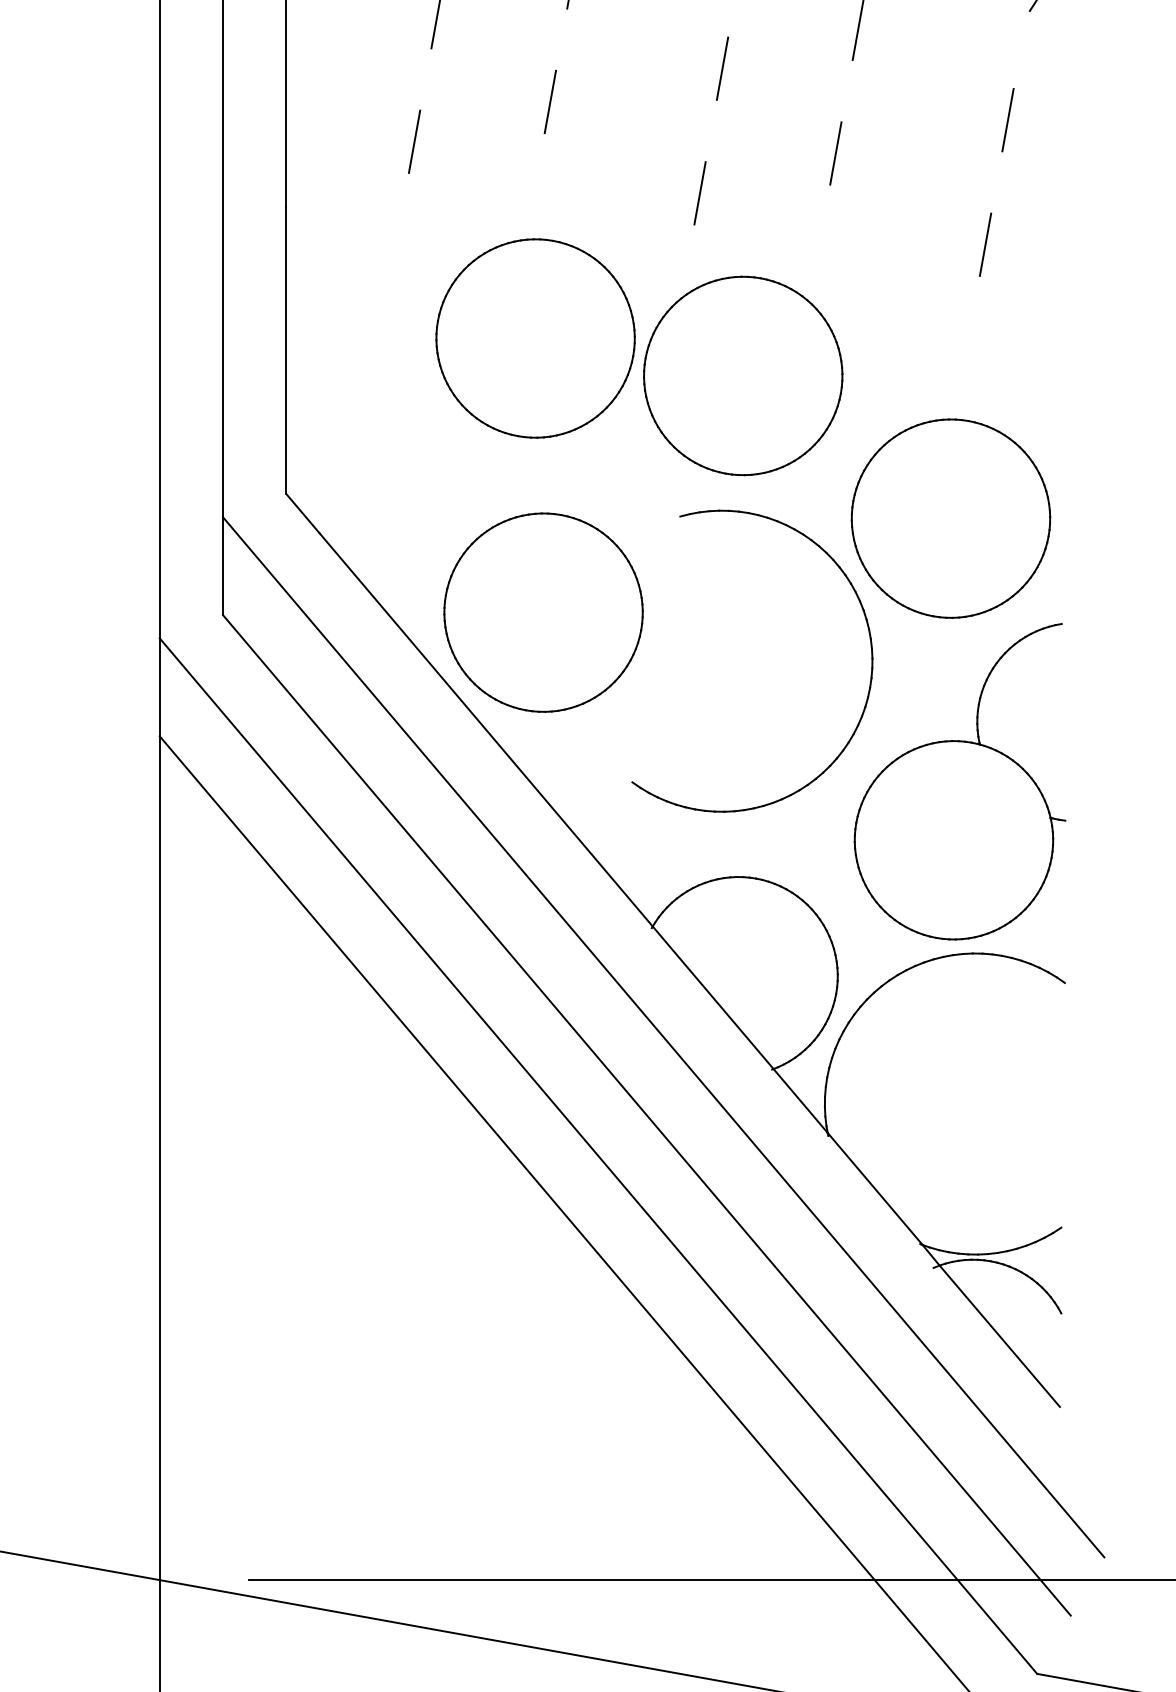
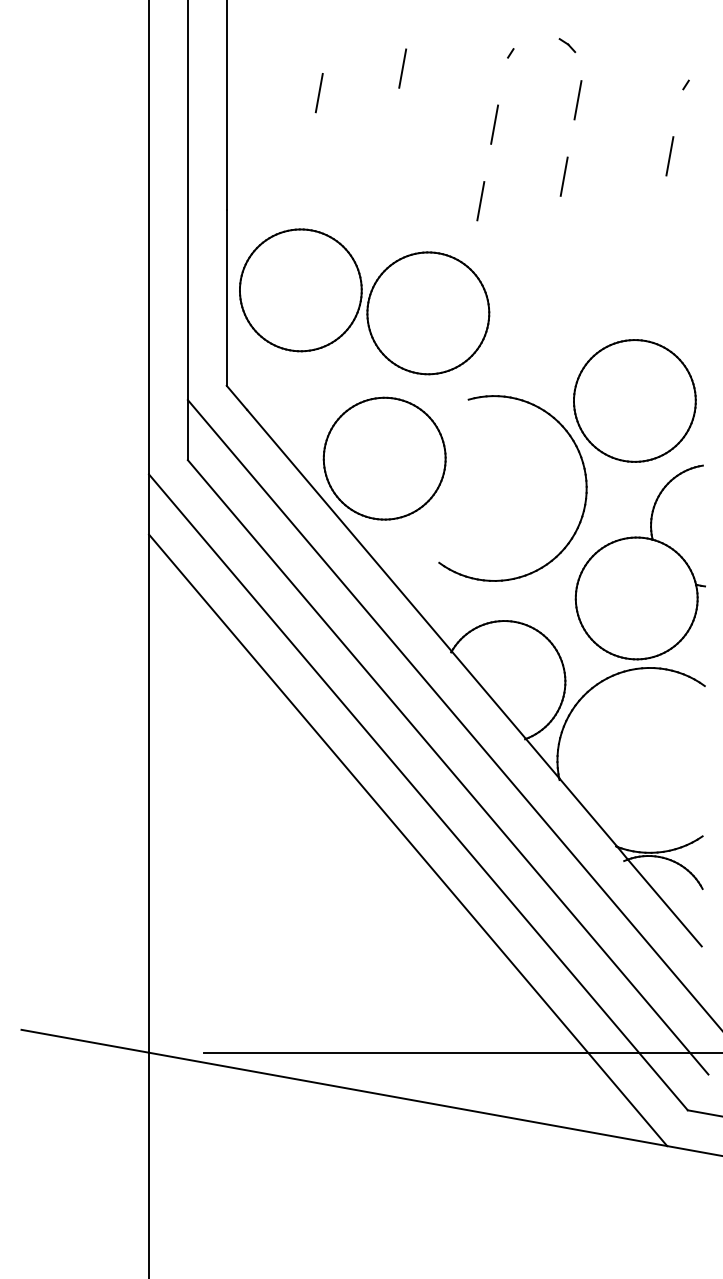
line: (549, 102) -> (388, 145), removed
line: (414, 141) -> (305, 169), removed
line: (984, 244) -> (655, 232), removed
part: (639, 356) -> (364, 301), moved

